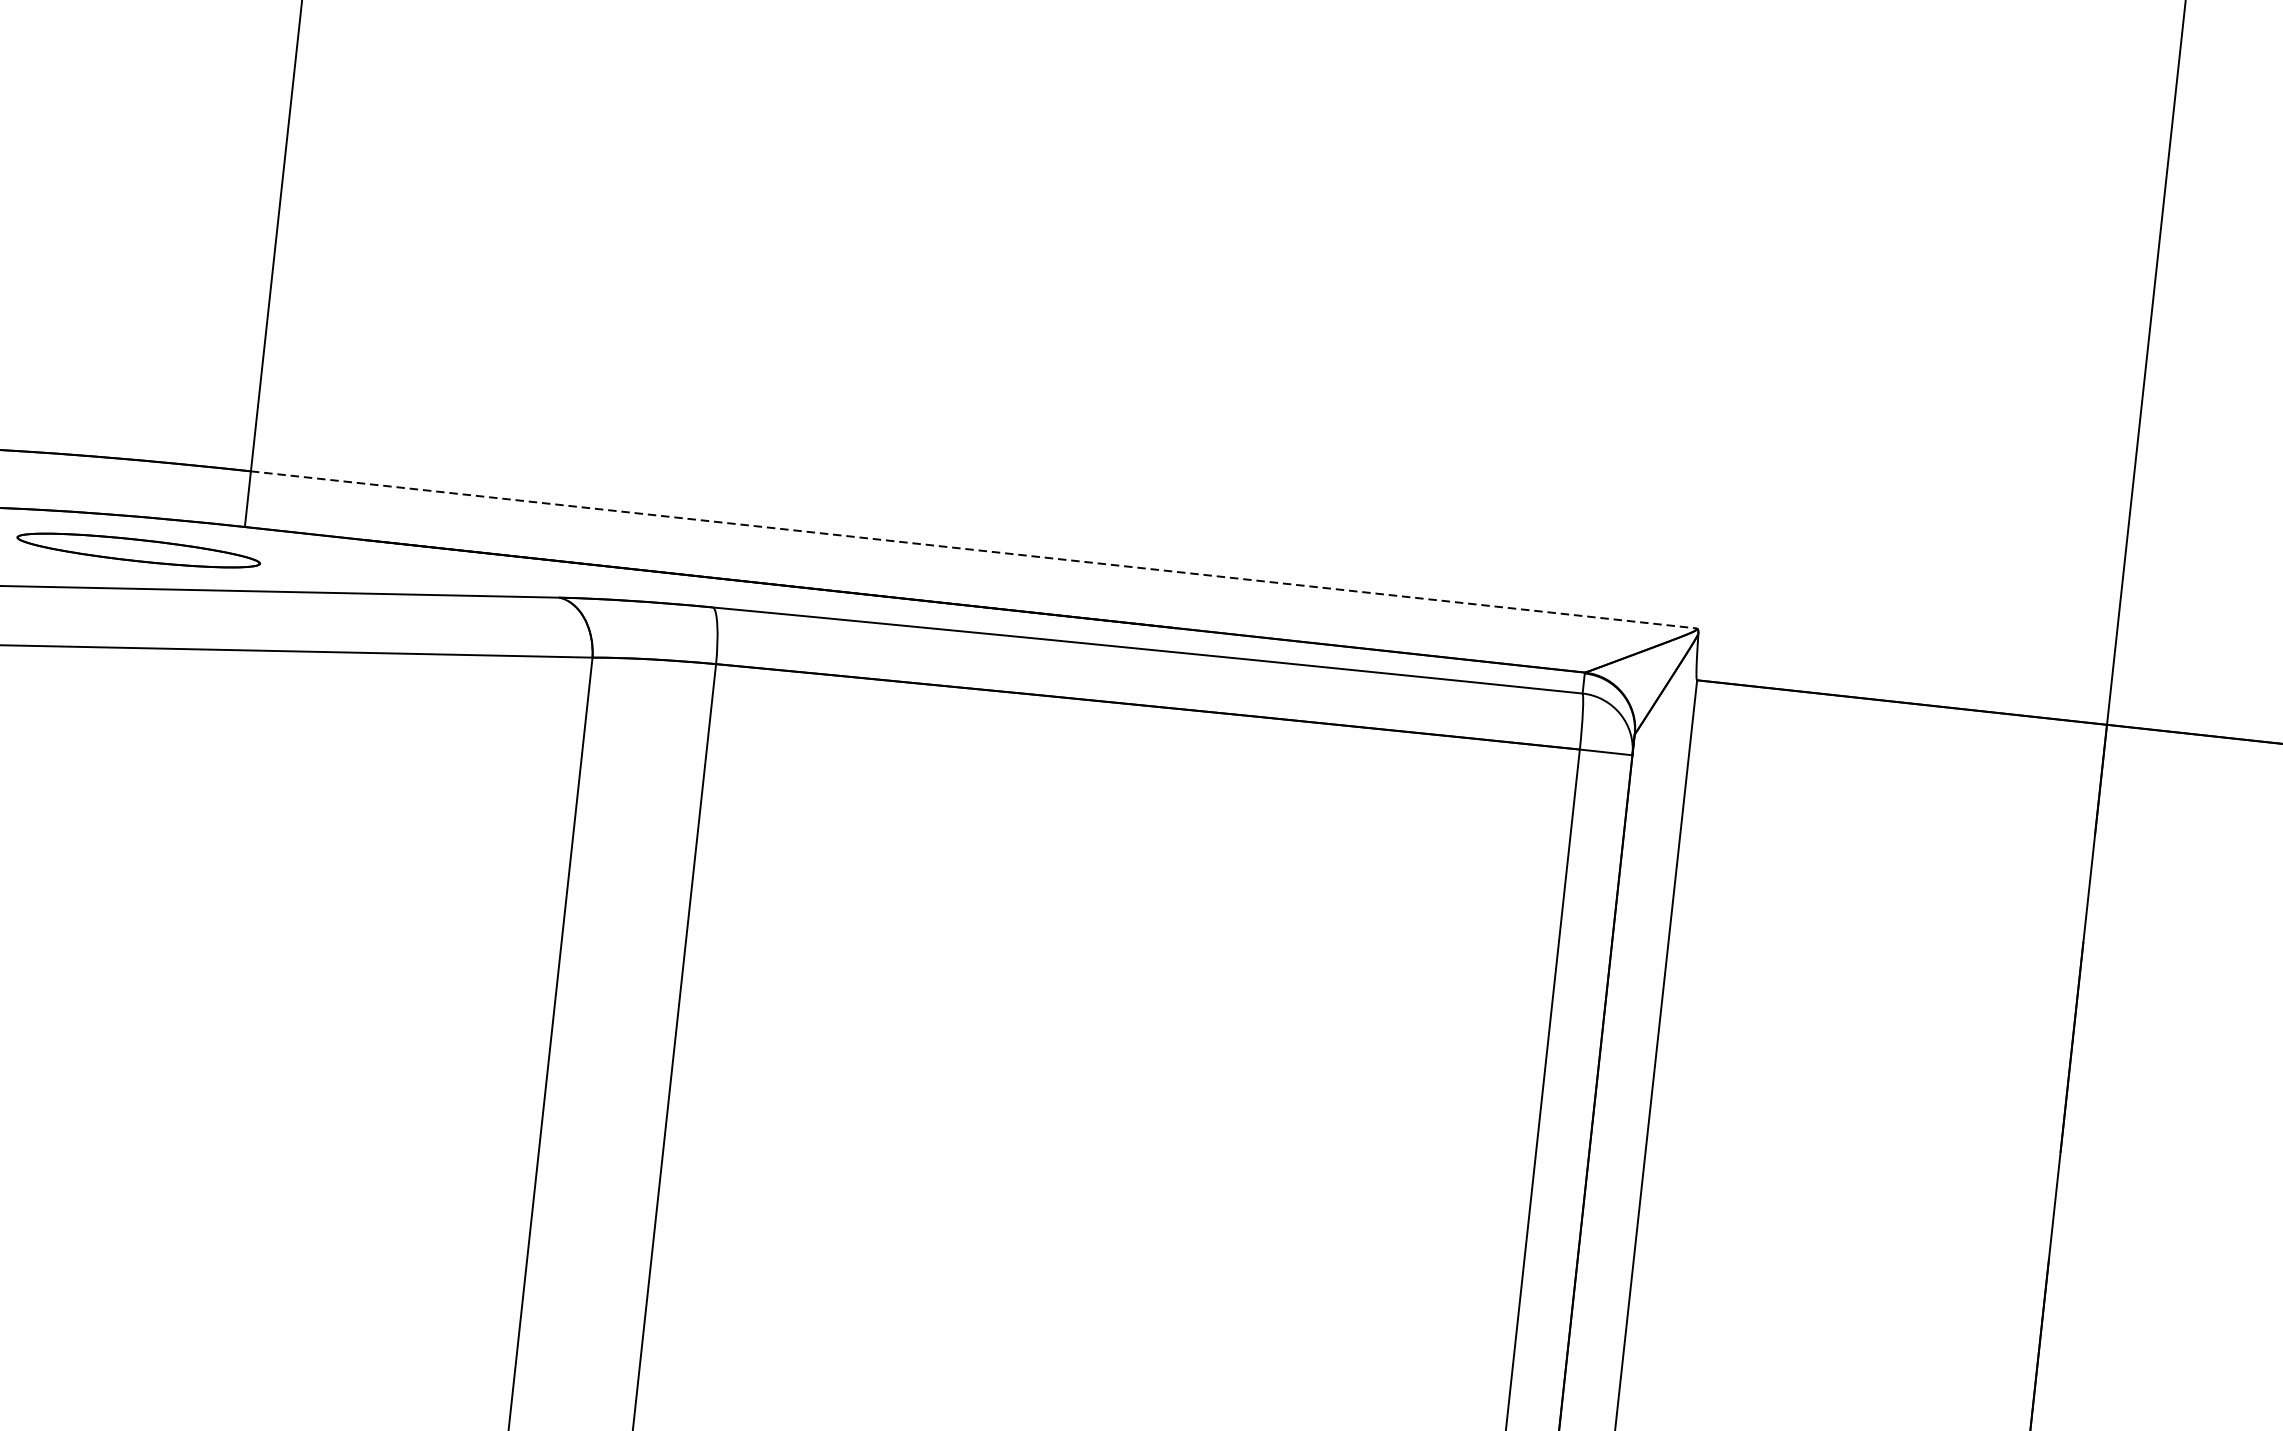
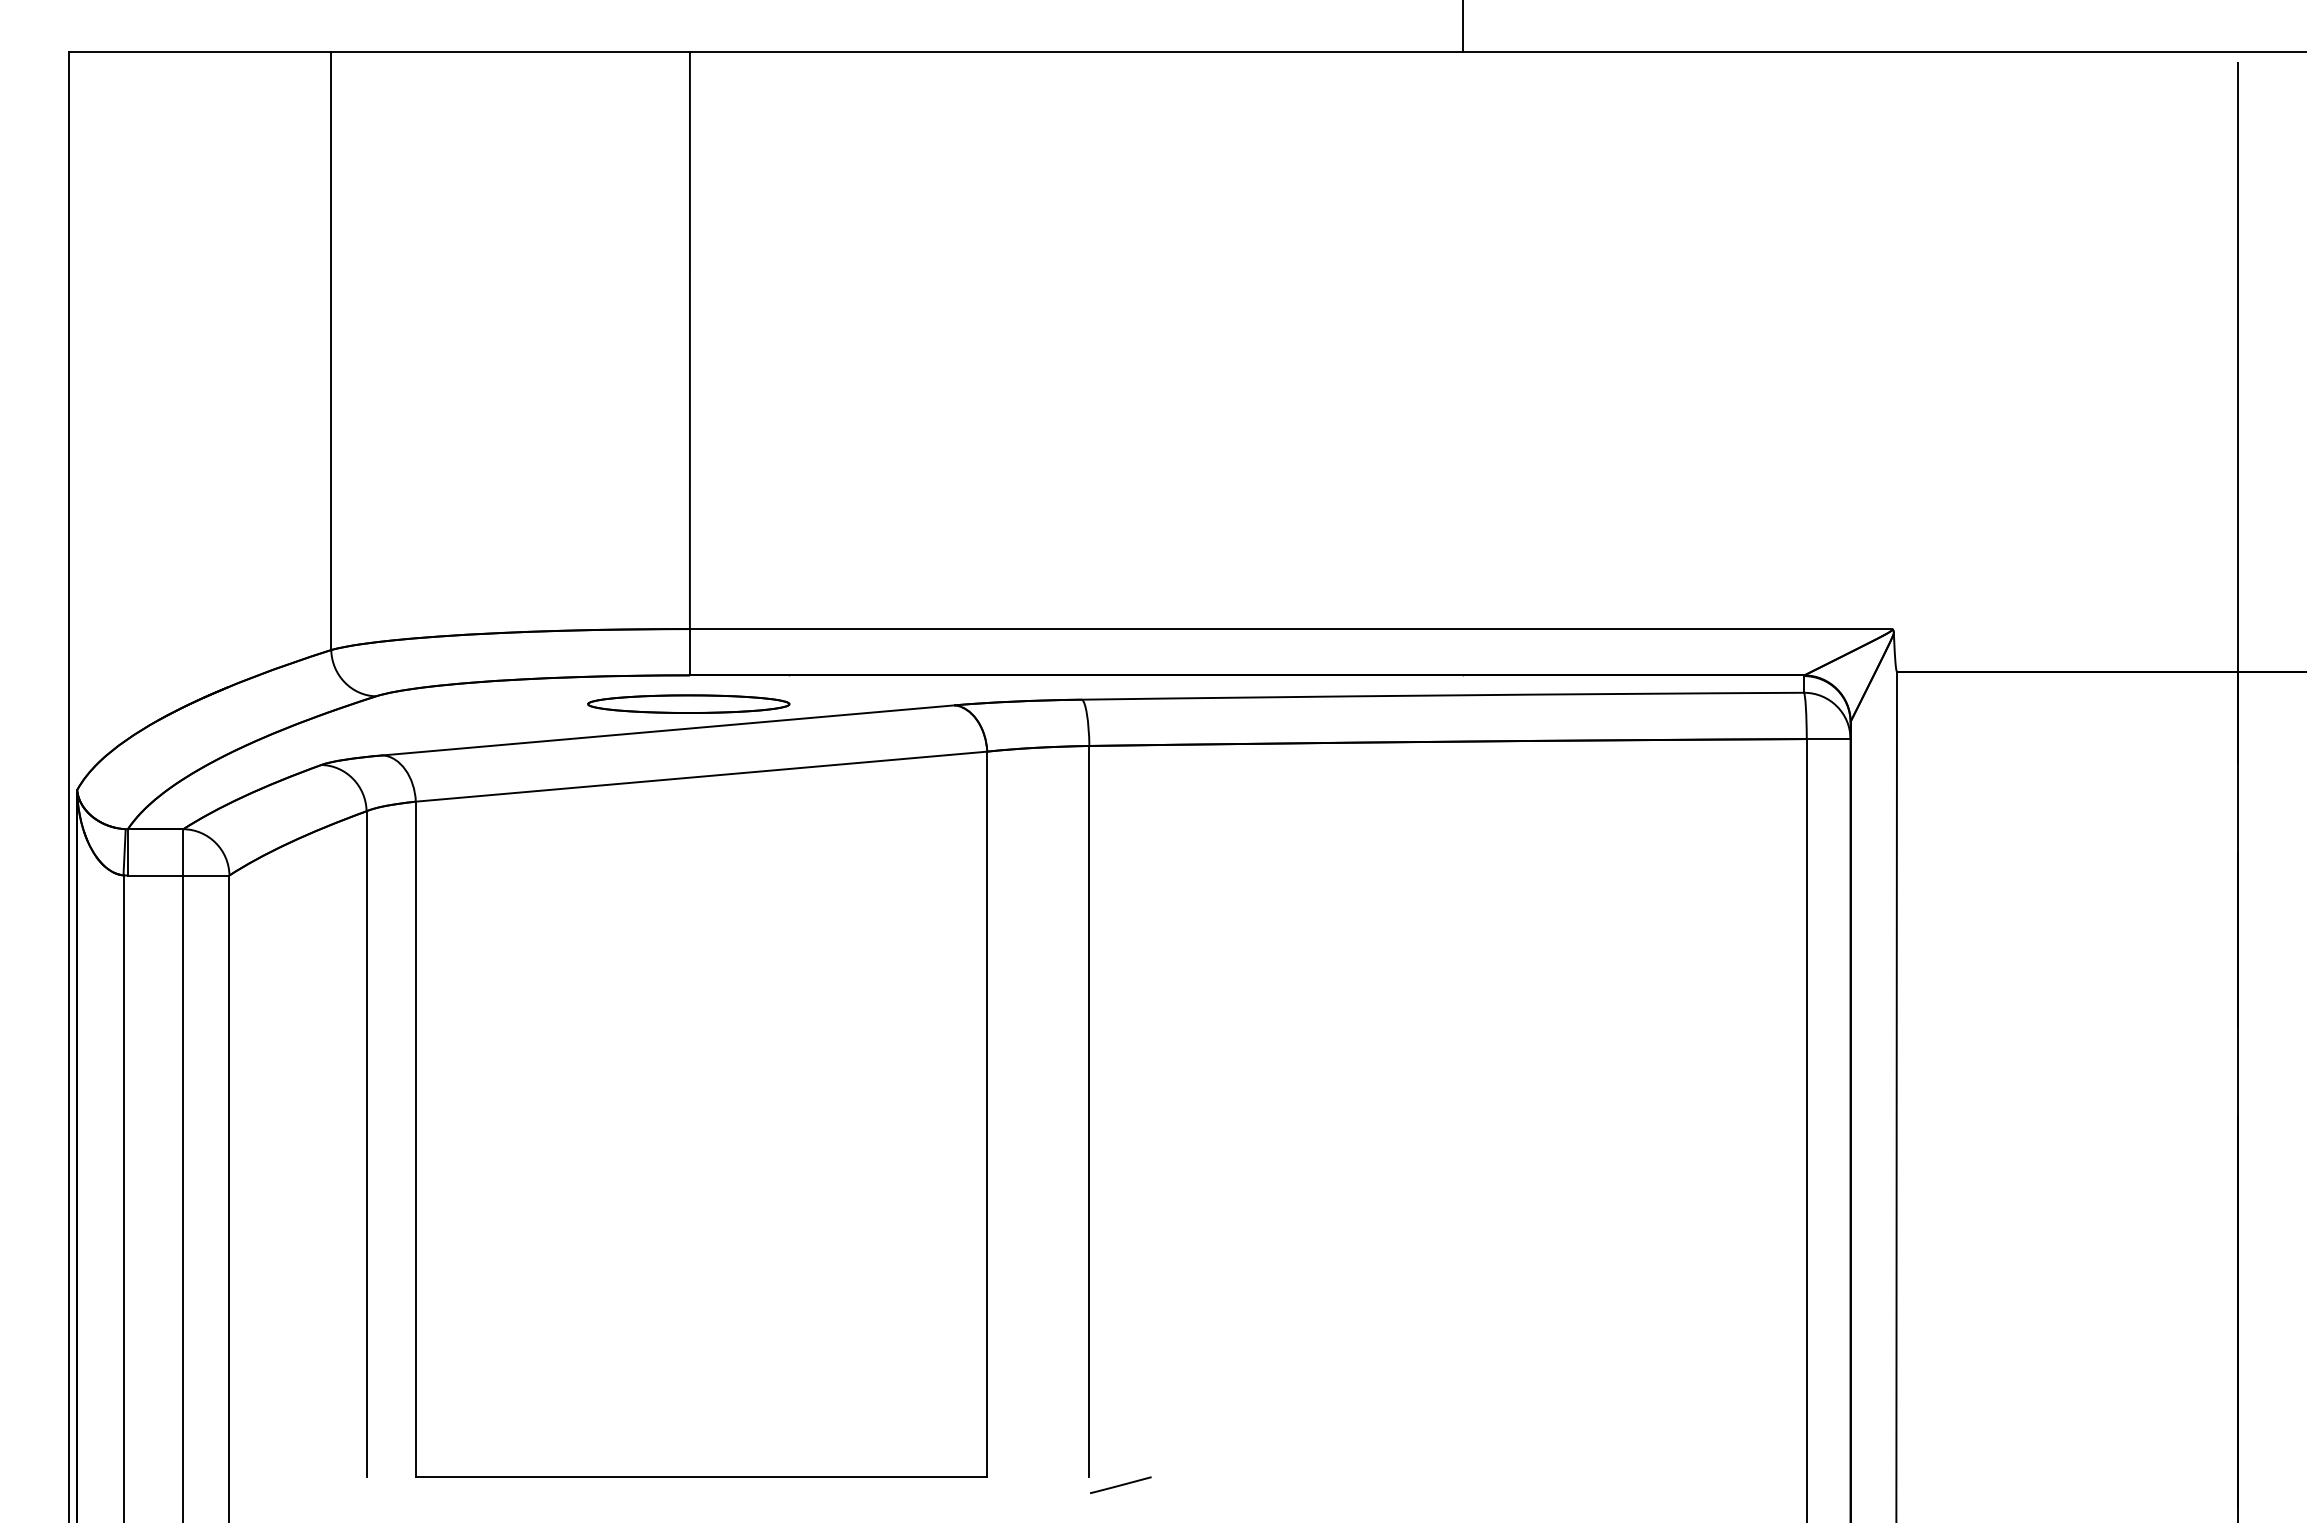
part: (138, 549) -> (688, 703), moved
line: (974, 550) -> (1291, 629), dashed -> solid

